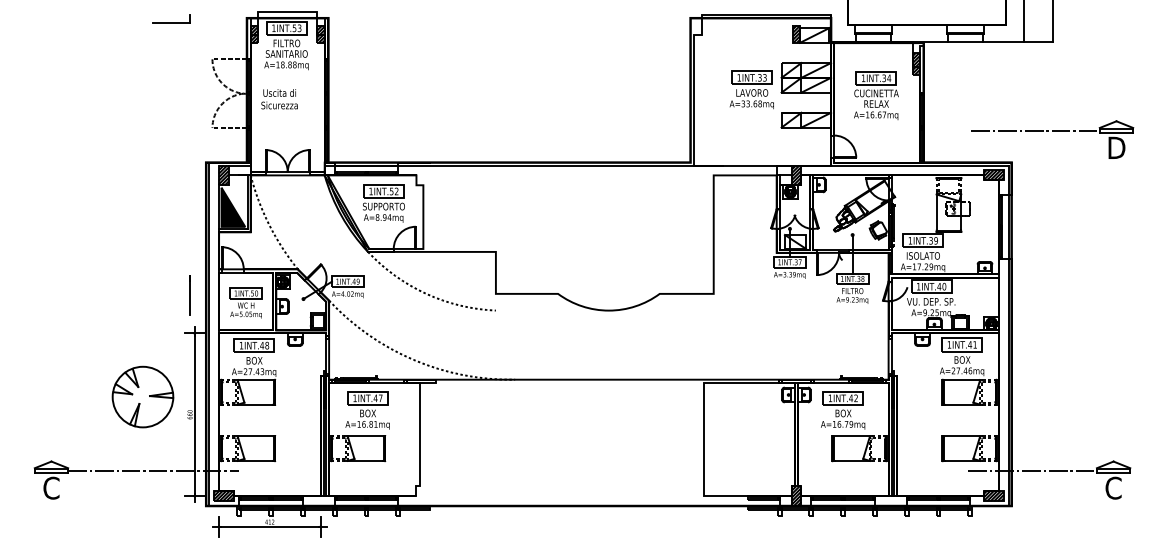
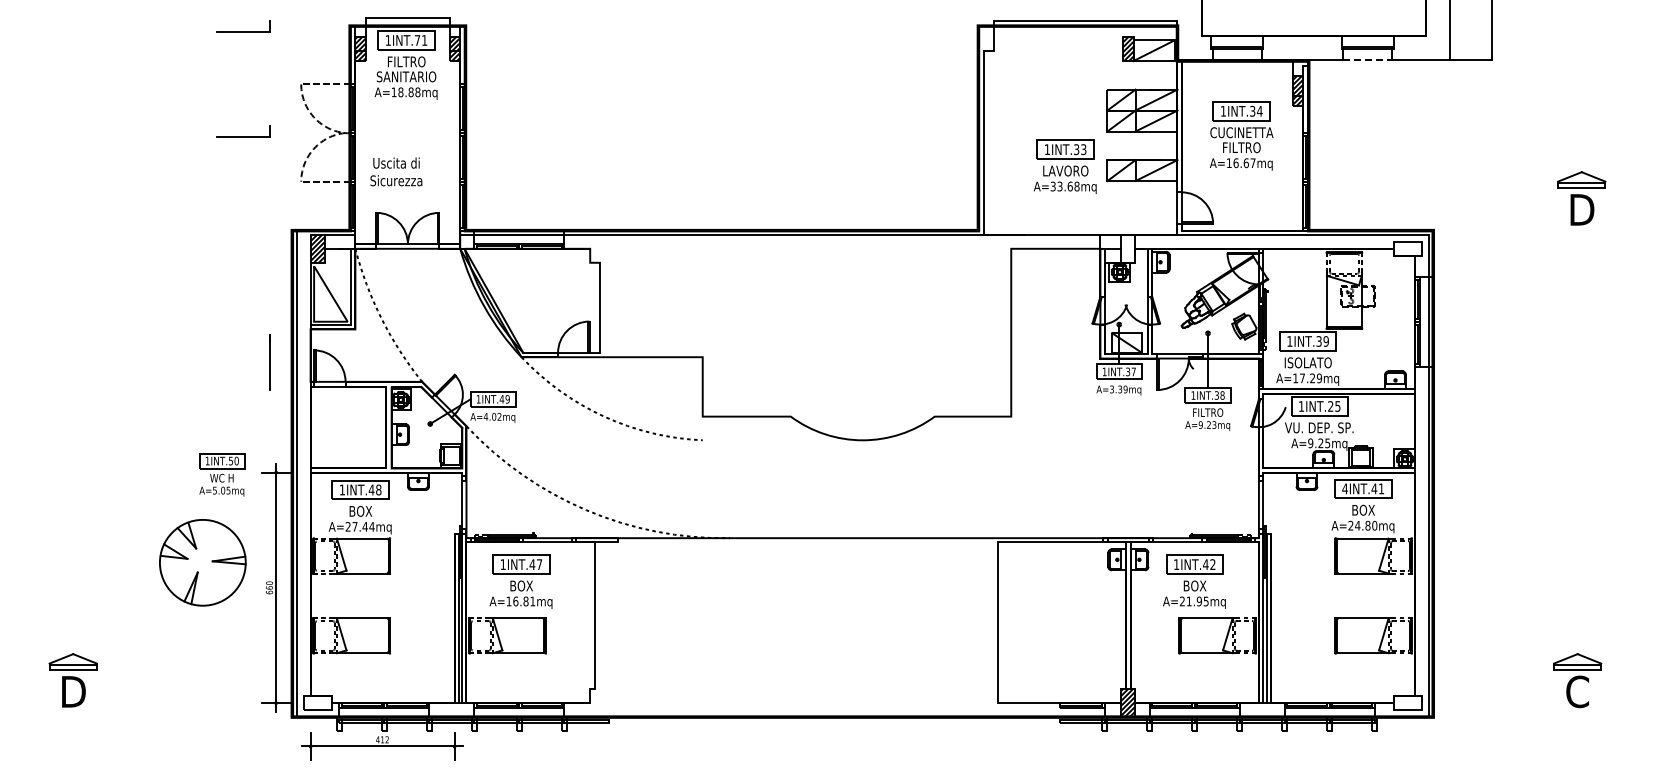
text: (296, 28) -> (420, 40), 1INT.53 -> 1INT.71
line: (965, 42) -> (1368, 60), solid -> dashed
part: (752, 89) -> (1065, 166), moved
part: (171, 92) -> (243, 131), added
text: (279, 98) -> (396, 171), moved
text: (876, 103) -> (1241, 147), RELAX -> FILTRO
line: (1035, 130) -> (1466, 185), removed
hatch: (796, 175) -> (1128, 248), removed
hatch: (993, 175) -> (1407, 248), removed
part: (383, 203) -> (543, 288), removed
fill: (233, 206) -> (330, 293), removed
text: (941, 286) -> (1333, 406), 1INT.40 -> 1INT.25
line: (190, 295) -> (269, 362), moved
part: (246, 302) -> (222, 474), moved
text: (949, 344) -> (1345, 488), 1INT.41 -> 4INT.41
text: (964, 370) -> (1366, 525), A=27.46mq -> A=24.80mq
text: (262, 371) -> (371, 526), A=27.43mq -> A=27.44mq
text: (842, 424) -> (1193, 601), A=16.79mq -> A=21.95mq
line: (153, 471) -> (217, 667), removed
line: (1032, 471) -> (1462, 667), removed
text: (51, 487) -> (73, 691), C -> D
hatch: (223, 496) -> (317, 703), removed
hatch: (993, 496) -> (1407, 703), removed

